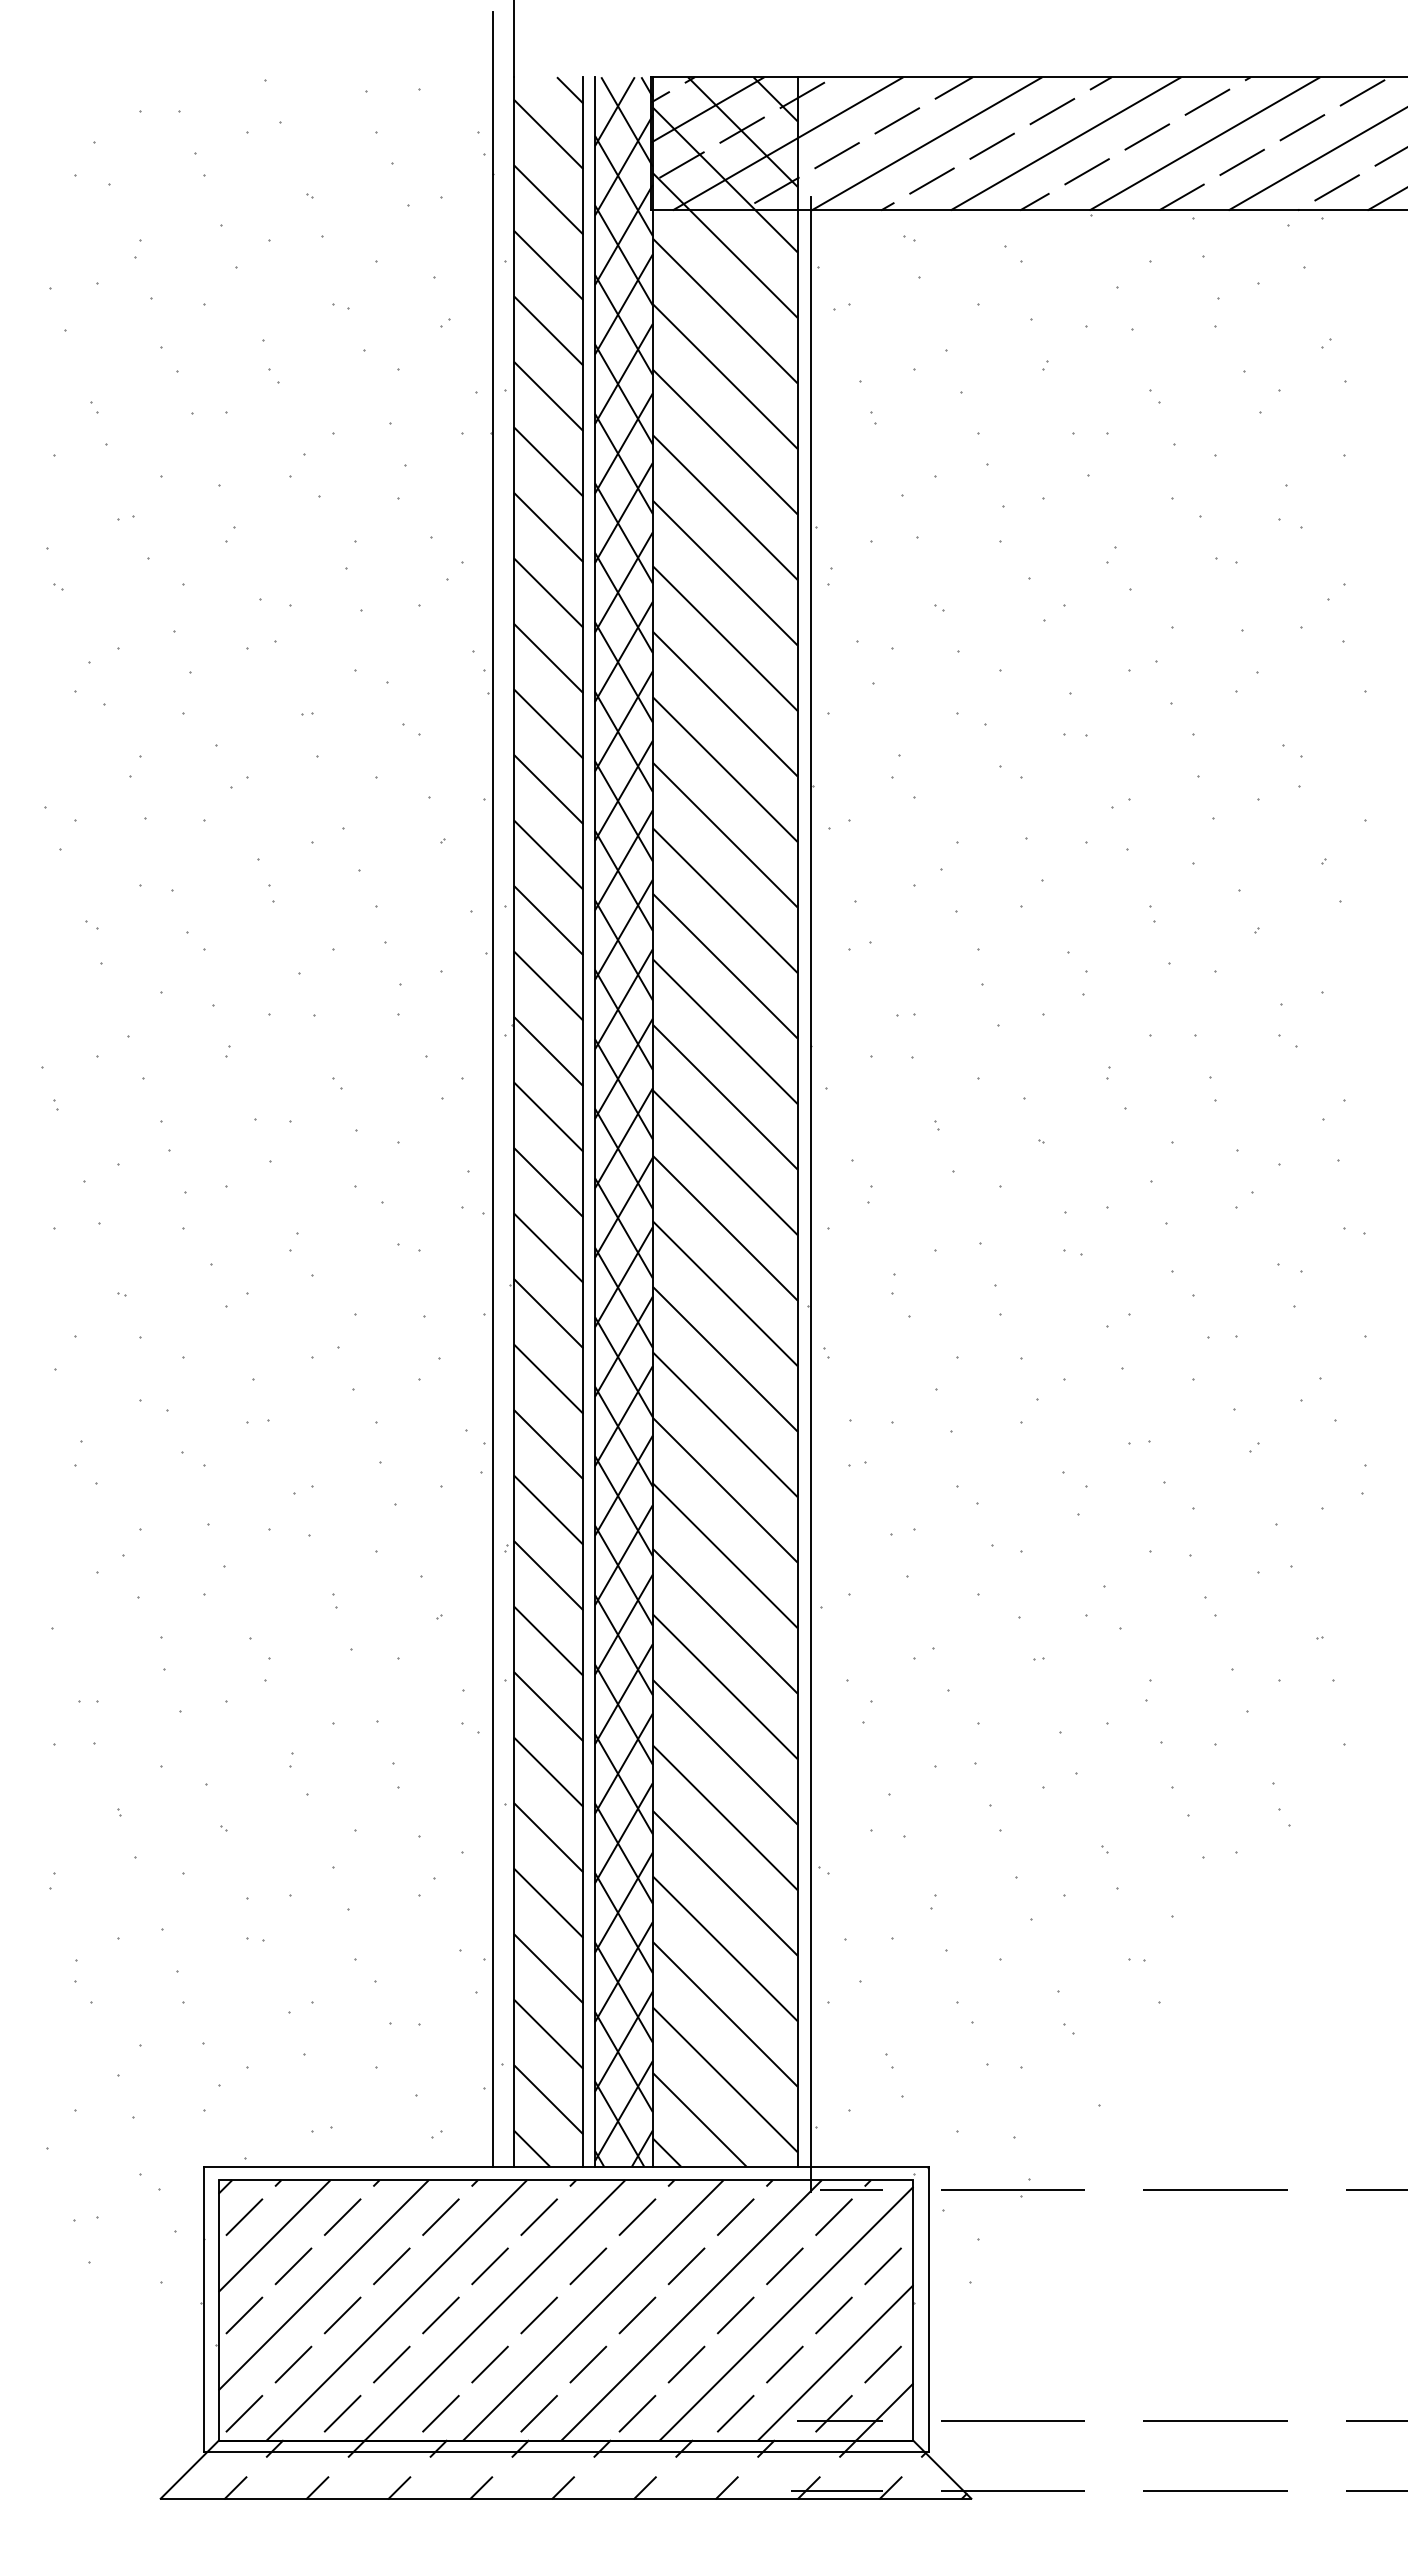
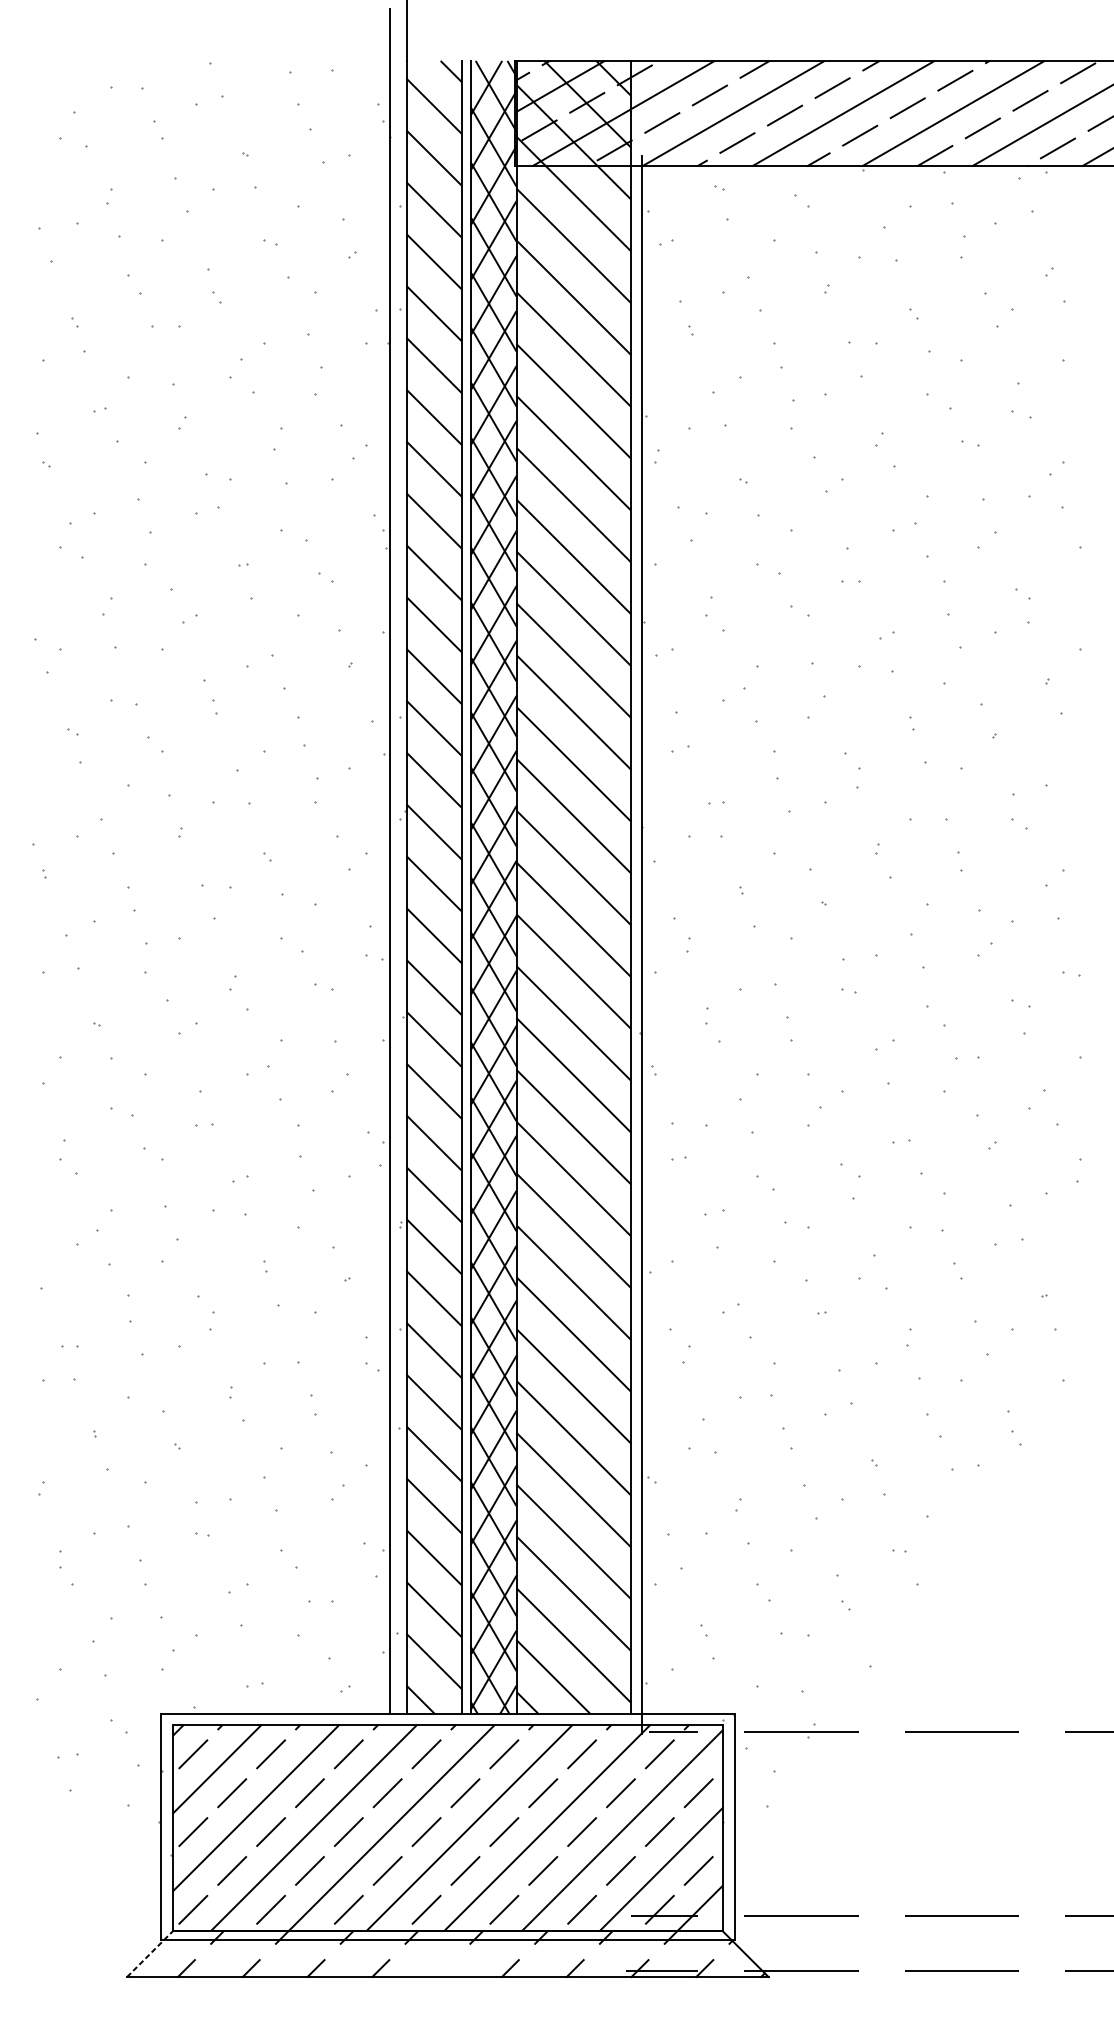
line: (189, 2469) -> (149, 1953), solid -> dashed
line: (562, 2487) -> (445, 1968), removed

